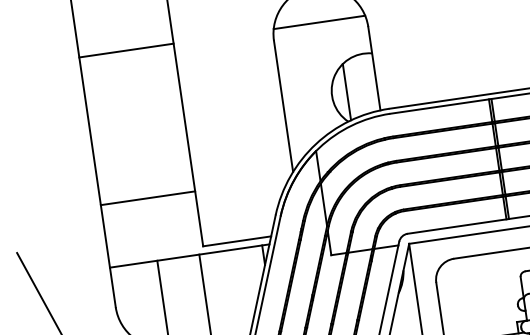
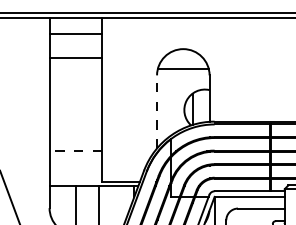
line: (126, 51) -> (75, 58), moved
line: (284, 105) -> (157, 111), solid -> dashed
line: (147, 198) -> (75, 151), solid -> dashed

